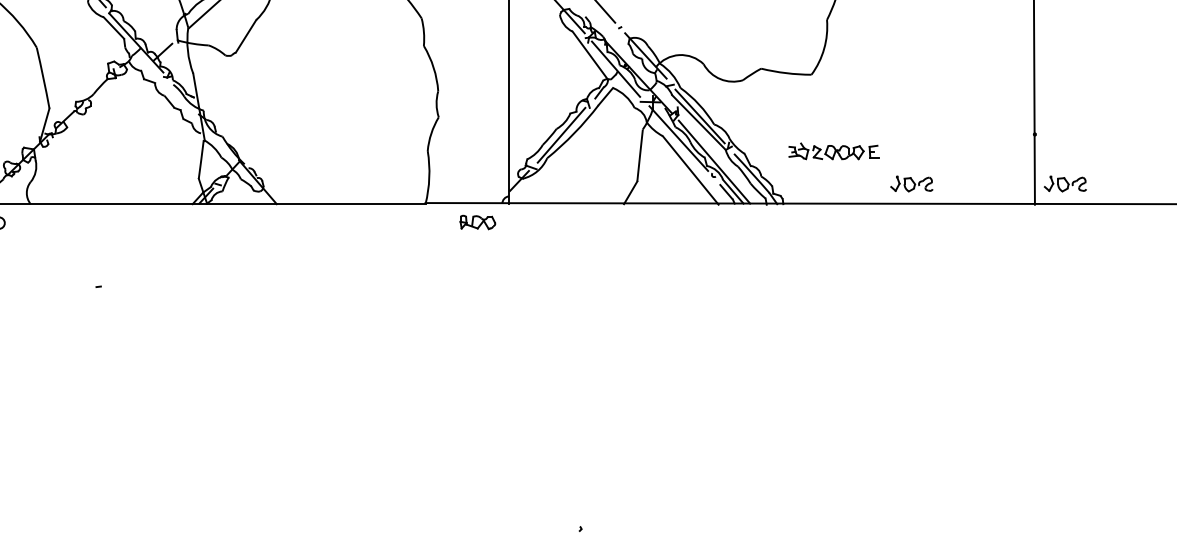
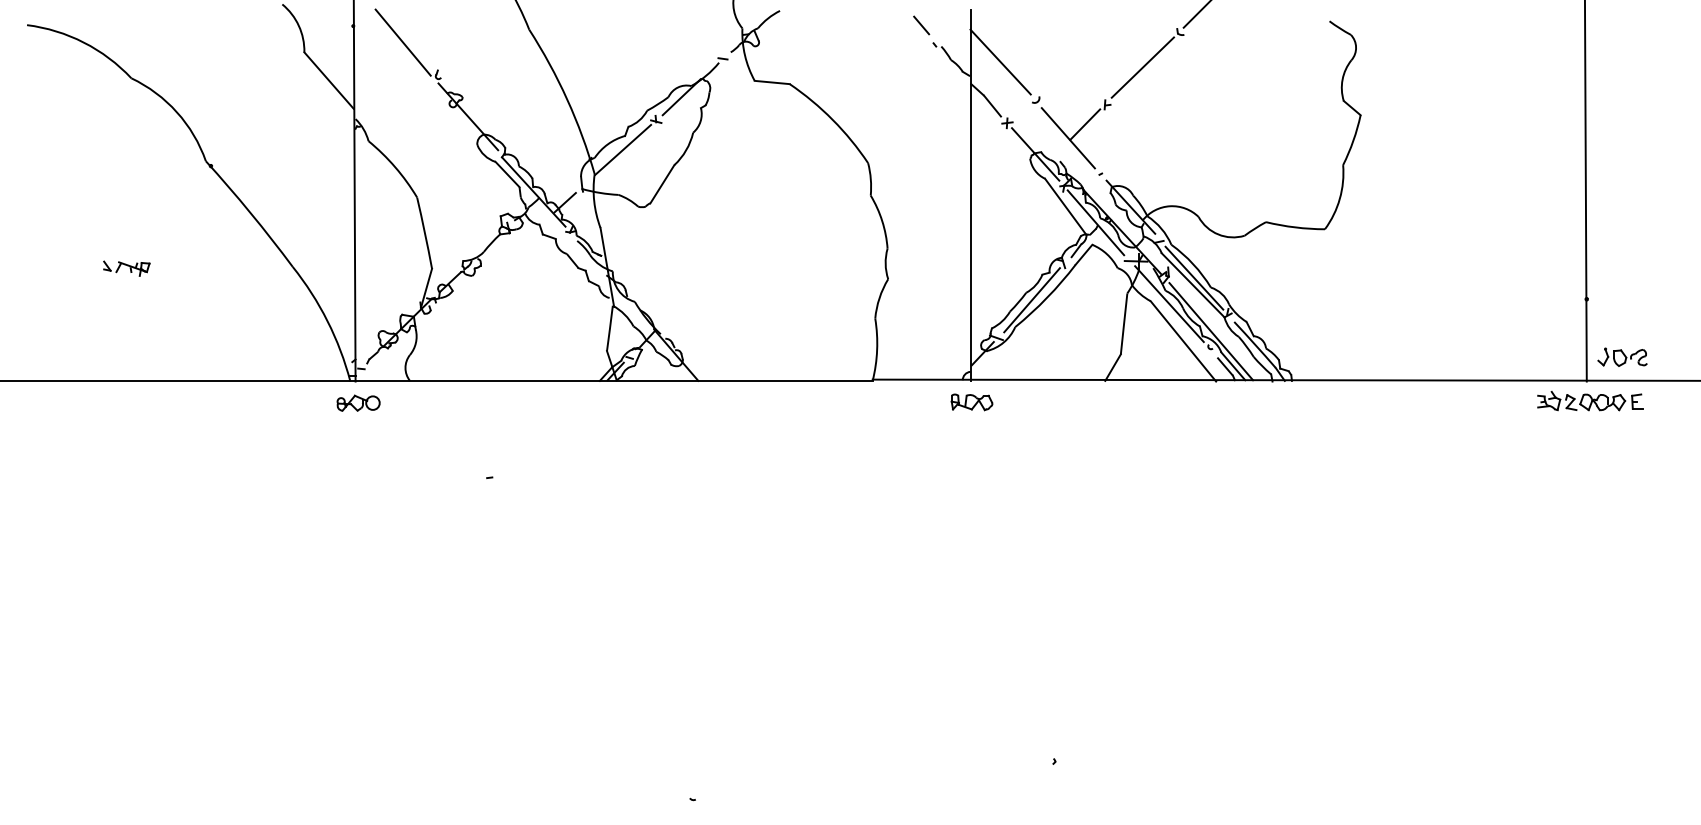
part: (834, 151) -> (1590, 401), moved
part: (911, 183) -> (1442, 356), removed
part: (477, 222) -> (971, 402), moved

